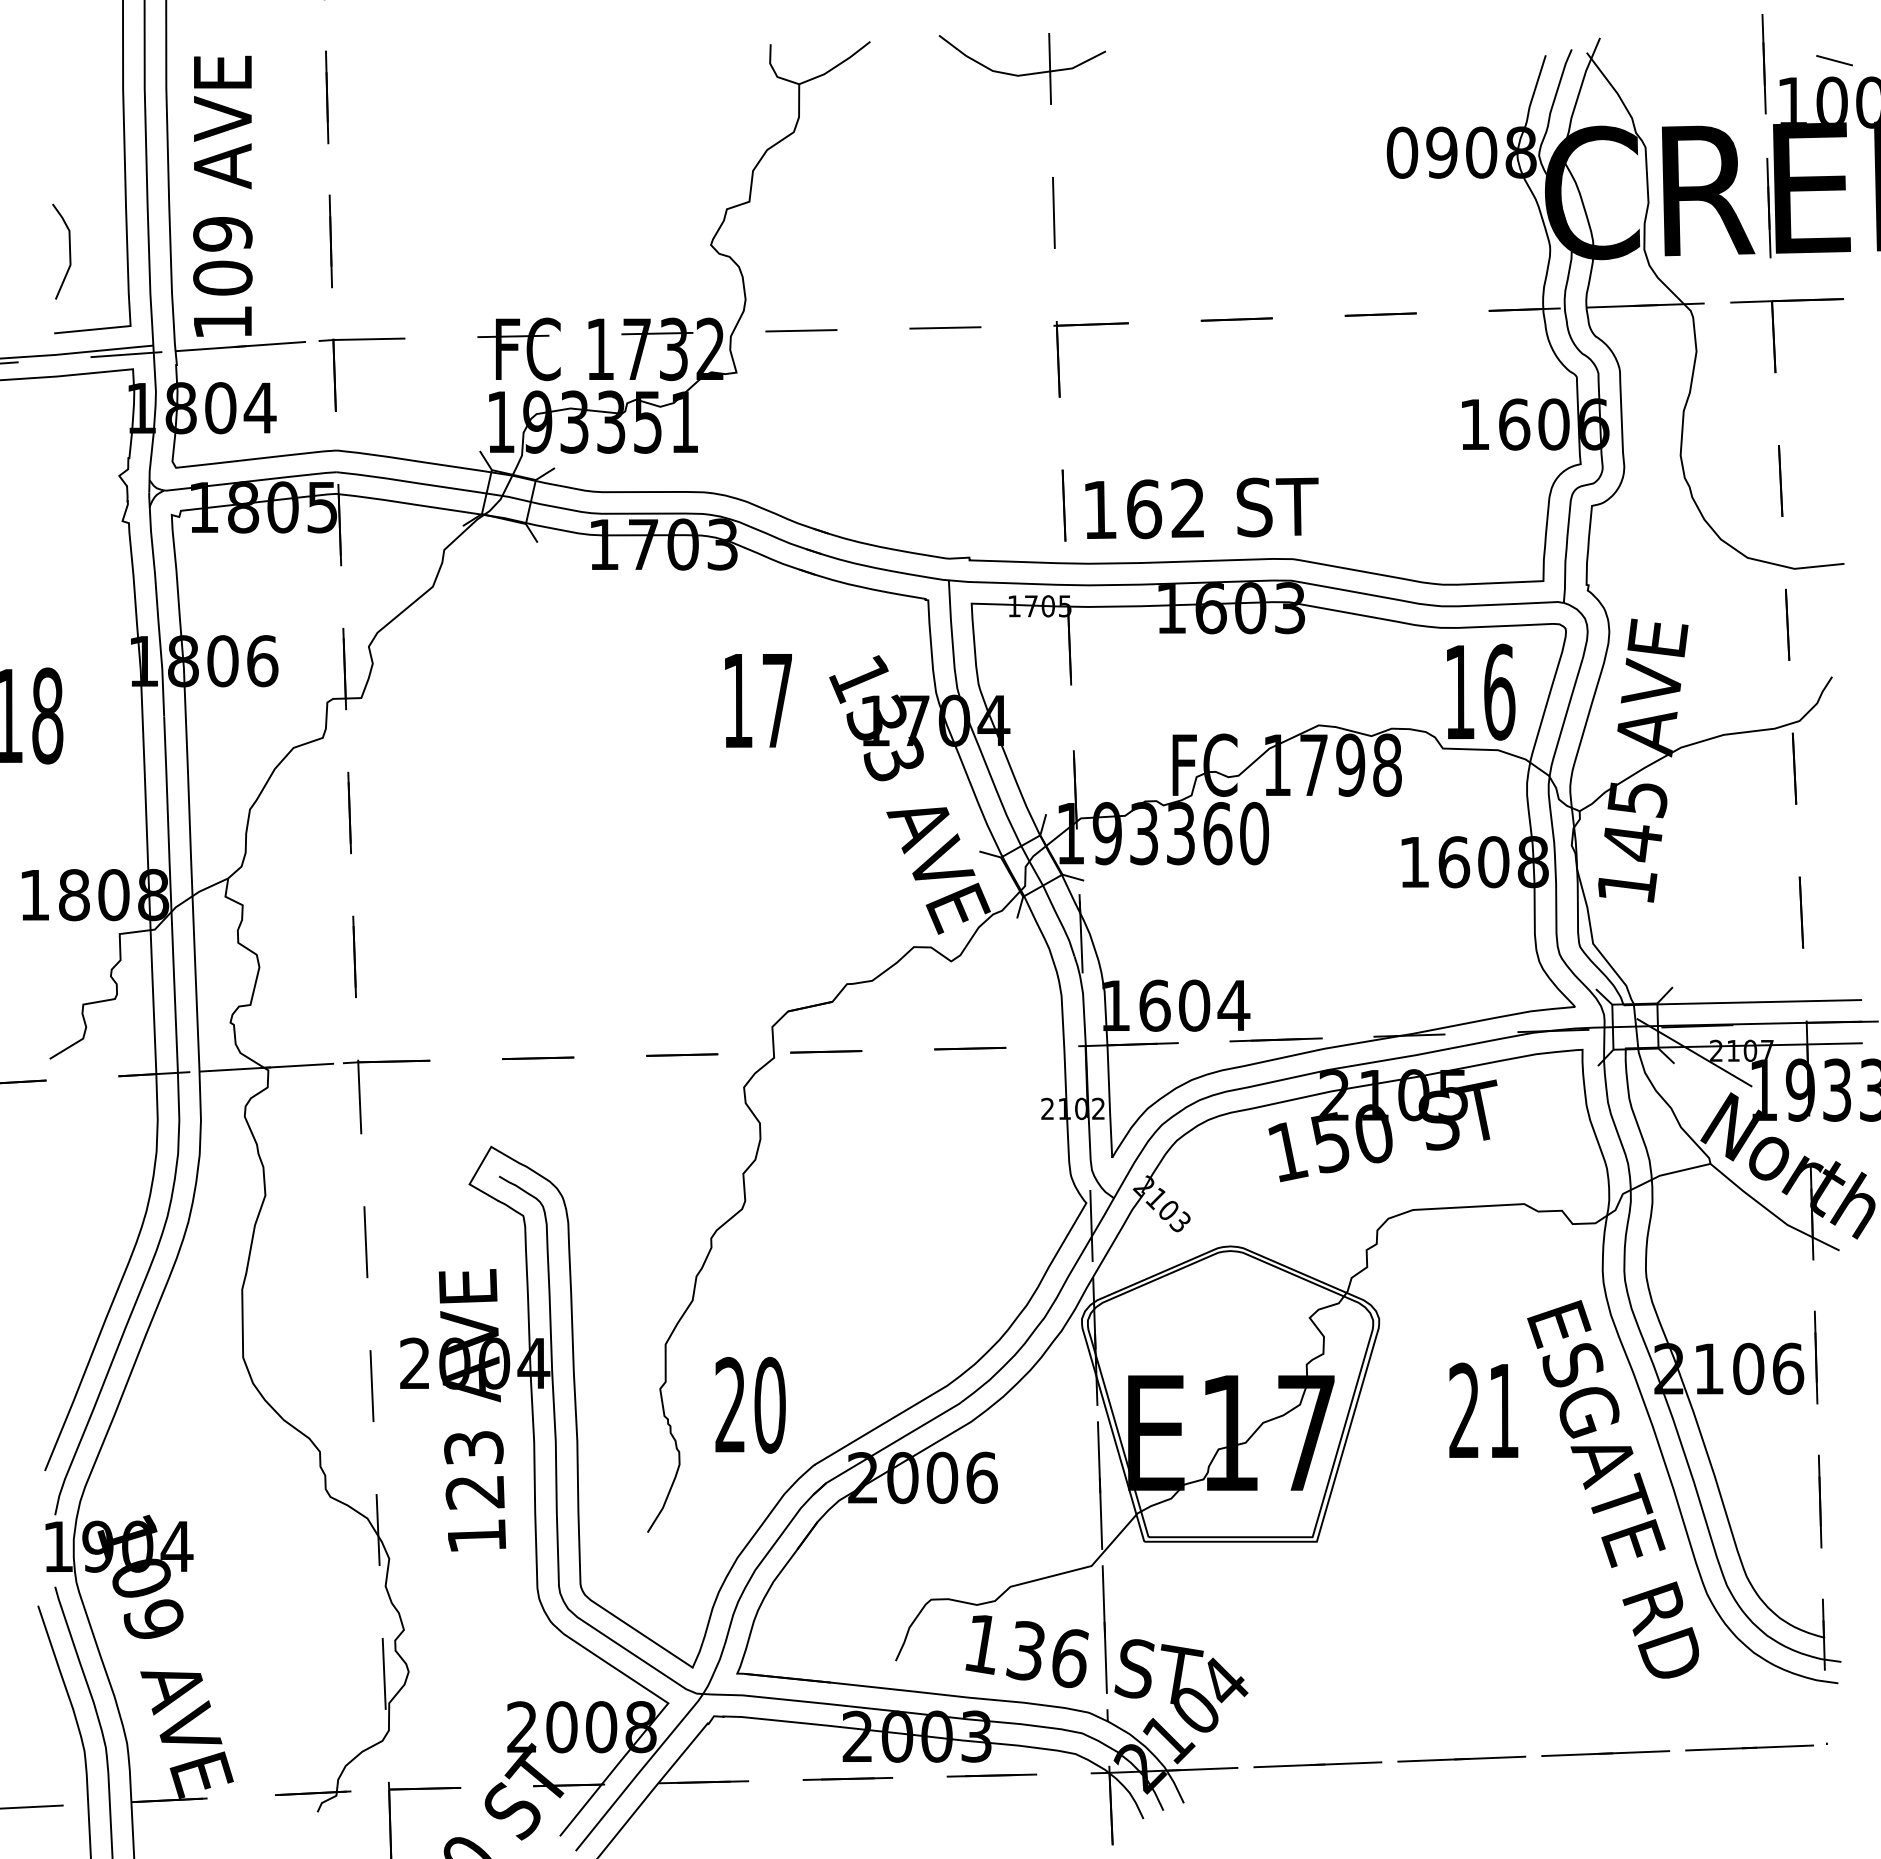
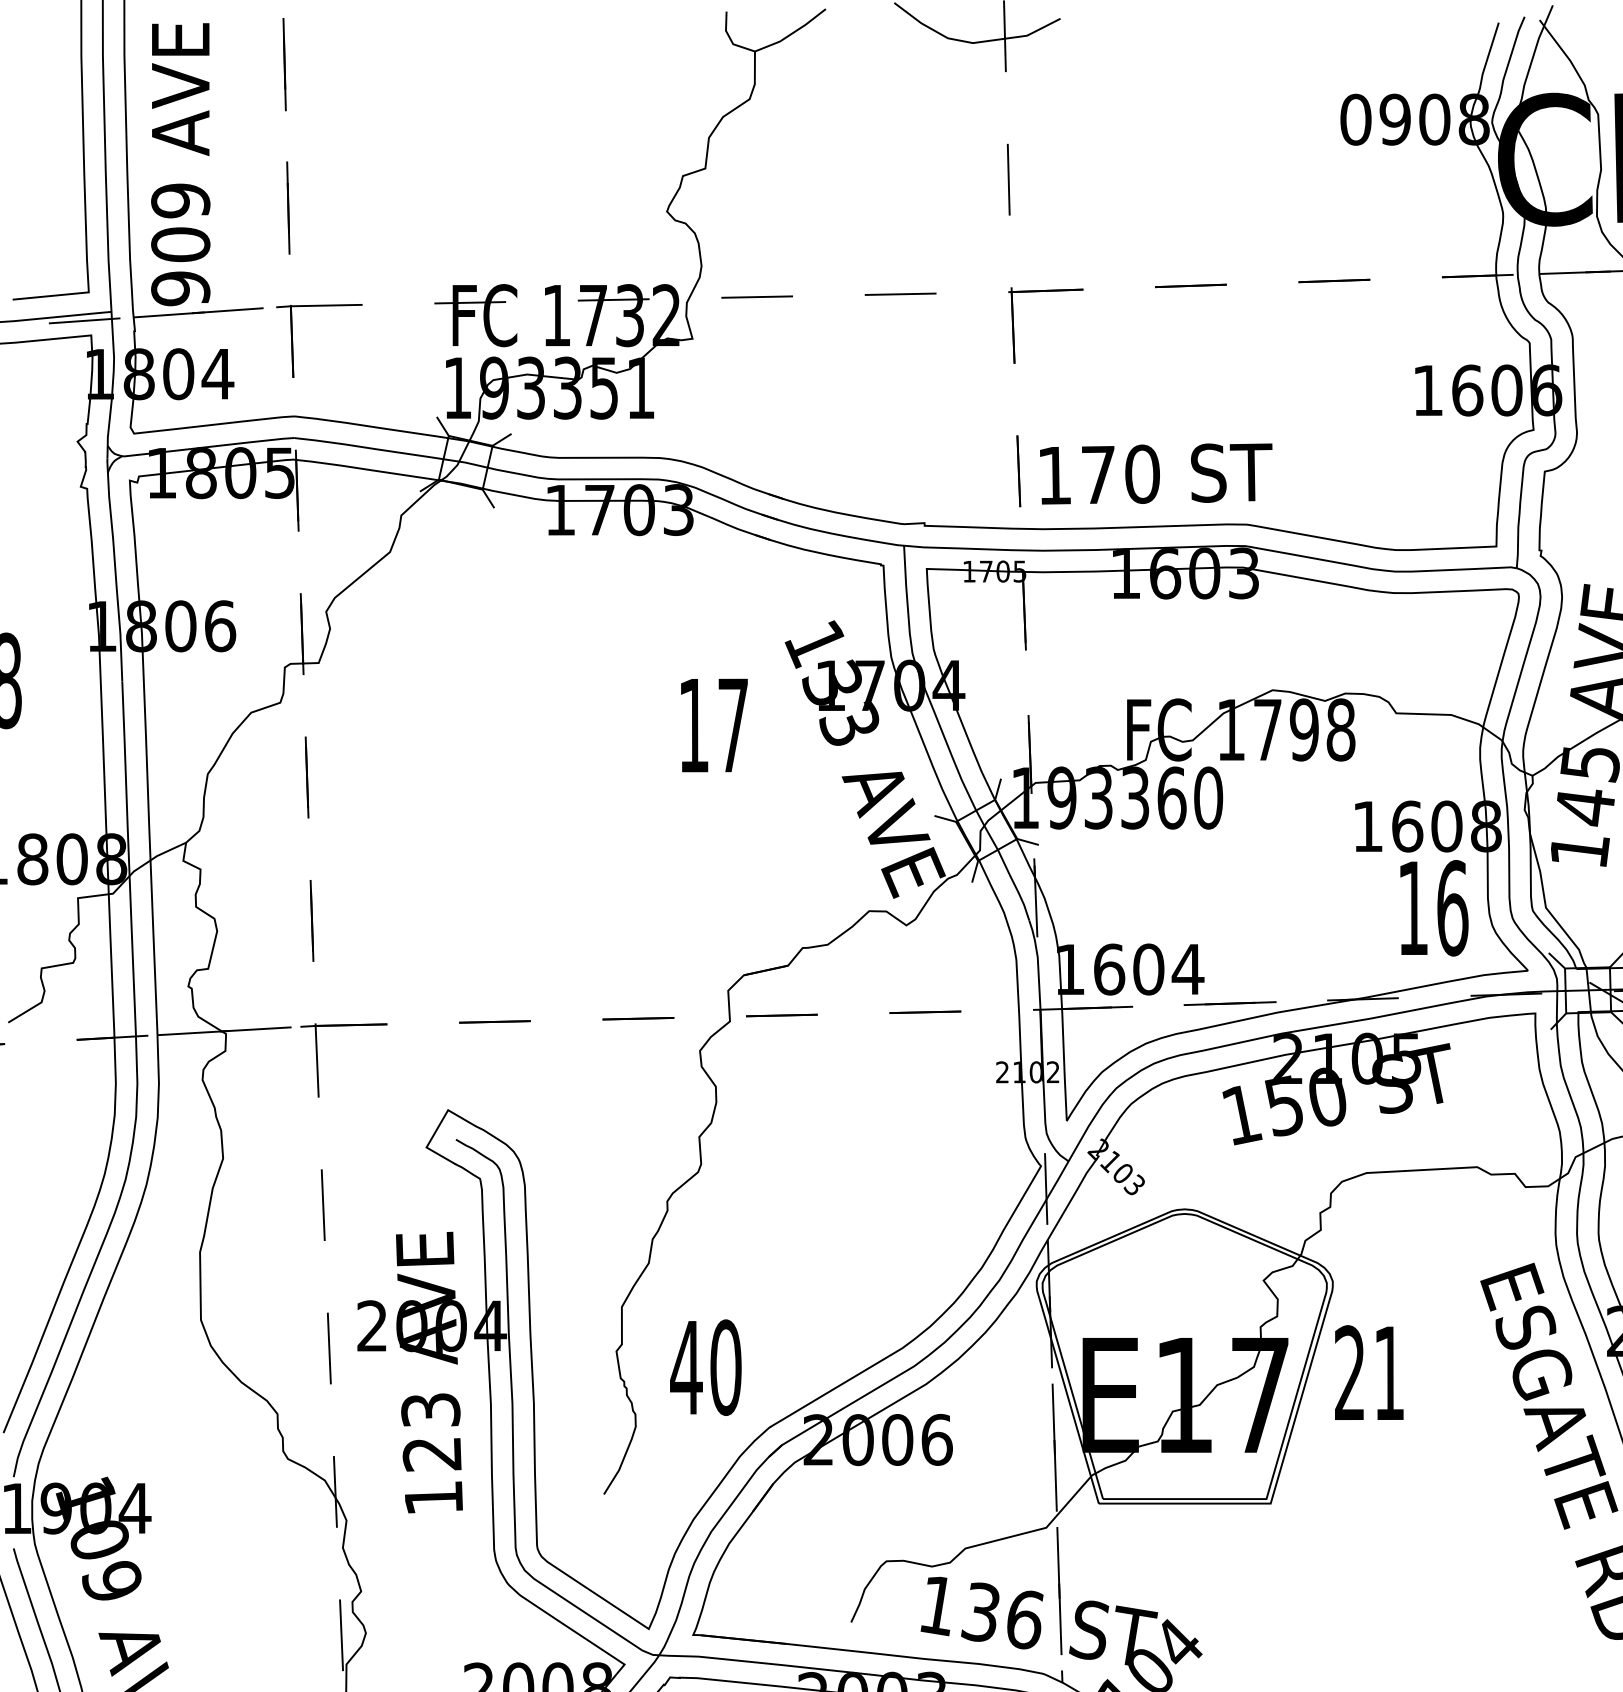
line: (69, 251) -> (27, 218), removed
text: (222, 322) -> (180, 288), 109 -> 909
text: (1166, 508) -> (1120, 474), 162 -> 170
text: (1481, 691) -> (1434, 907), moved
text: (758, 700) -> (714, 725), moved
text: (730, 1404) -> (686, 1366), 20 -> 40
text: (1483, 1409) -> (1368, 1371), moved

